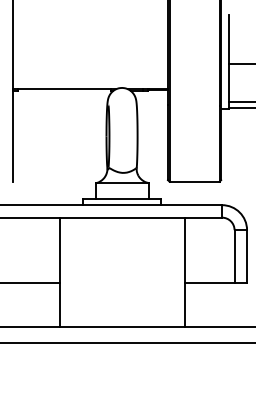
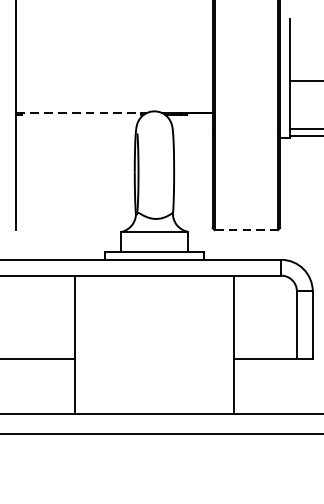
line: (64, 89) -> (81, 113), solid -> dashed
line: (195, 181) -> (247, 229), solid -> dashed

